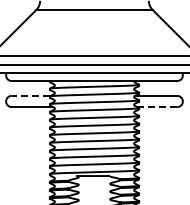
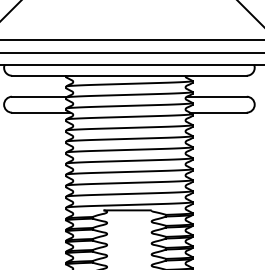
line: (30, 95) -> (38, 96), dashed -> solid
line: (157, 107) -> (218, 113), dashed -> solid

